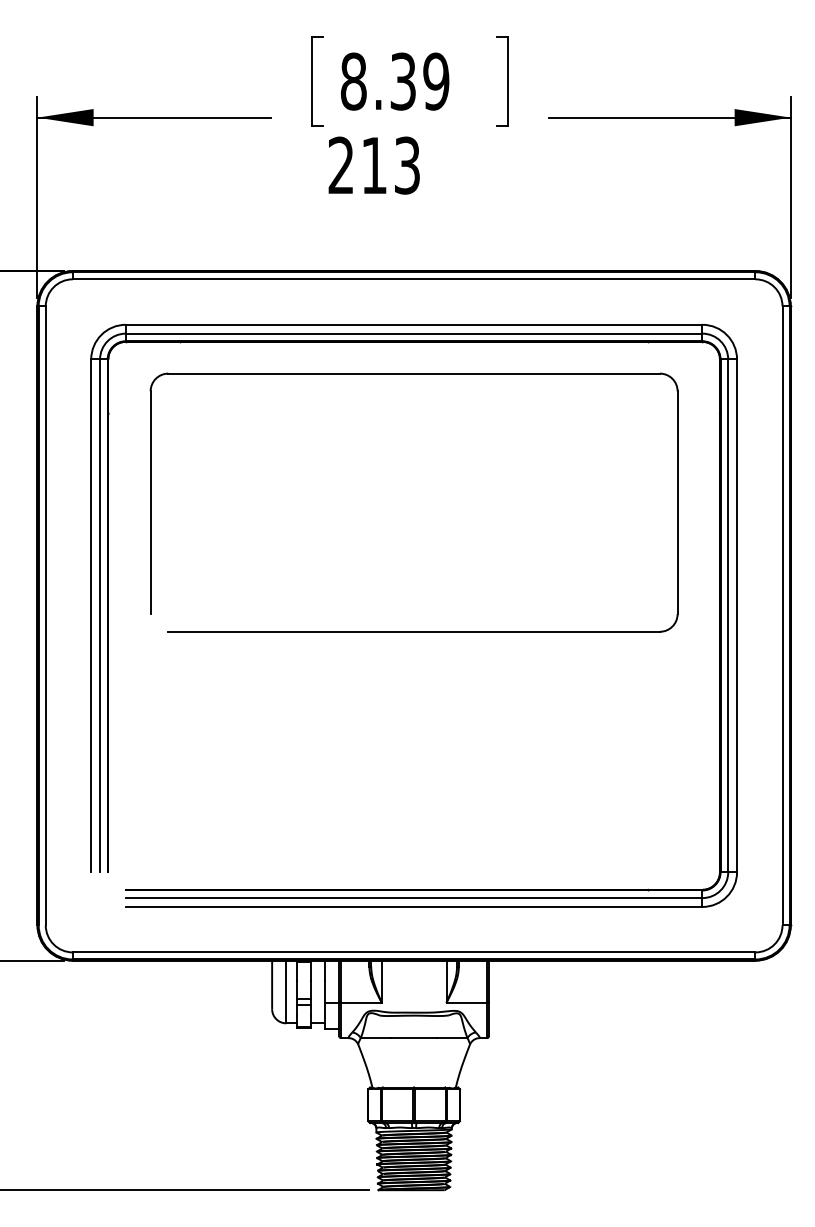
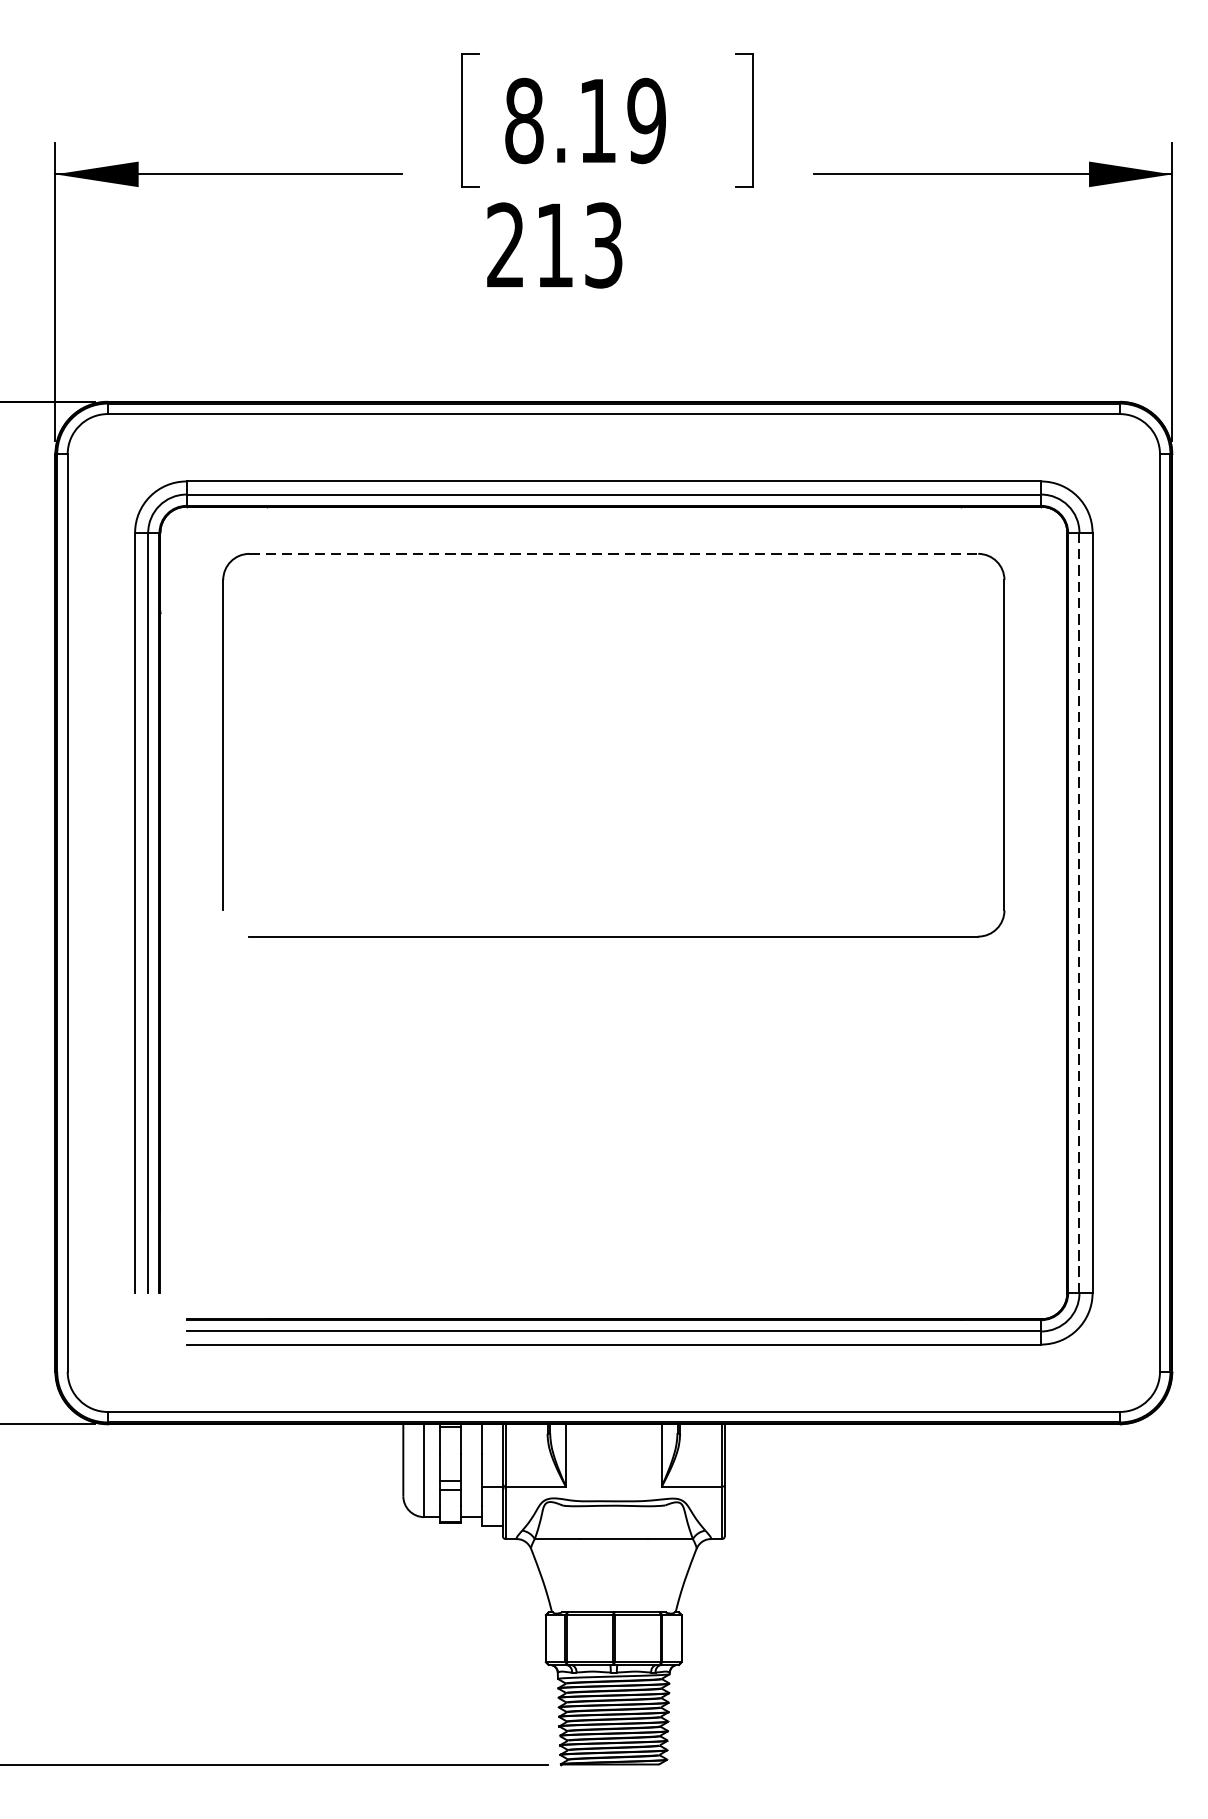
text: (402, 81) -> (596, 120), 8.39 -> 8.19
line: (414, 373) -> (614, 553), solid -> dashed
line: (728, 615) -> (1079, 912), solid -> dashed

